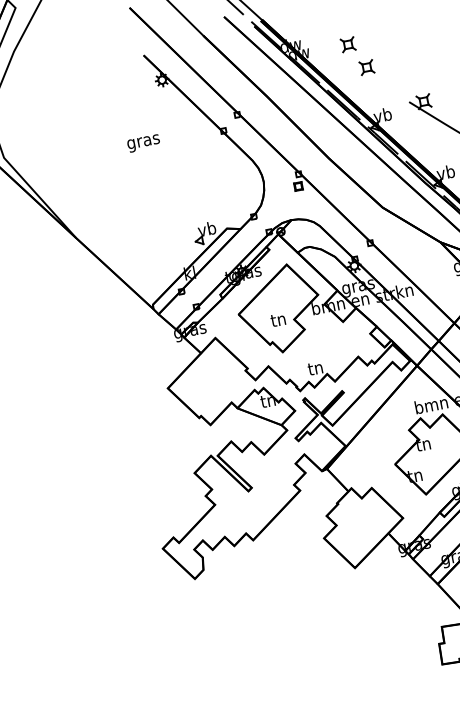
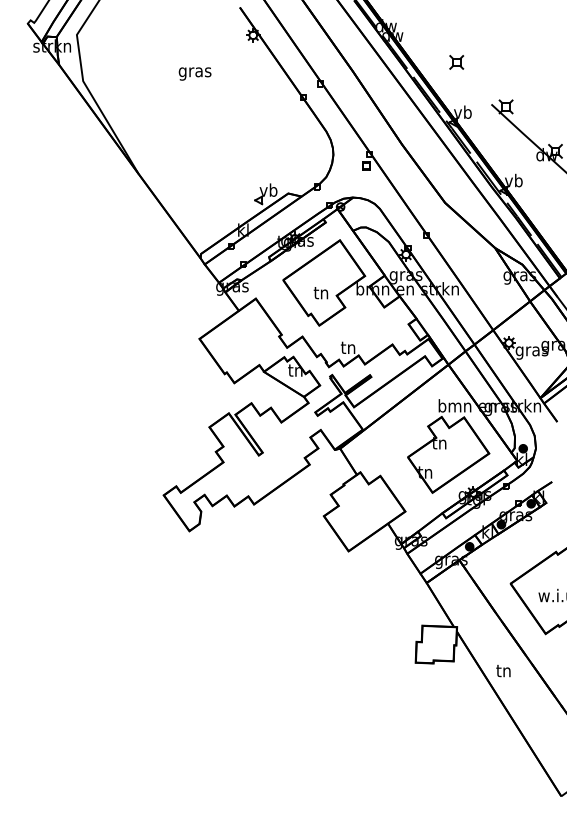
part: (348, 44) -> (442, 36), removed
text: (143, 143) -> (194, 73), moved

